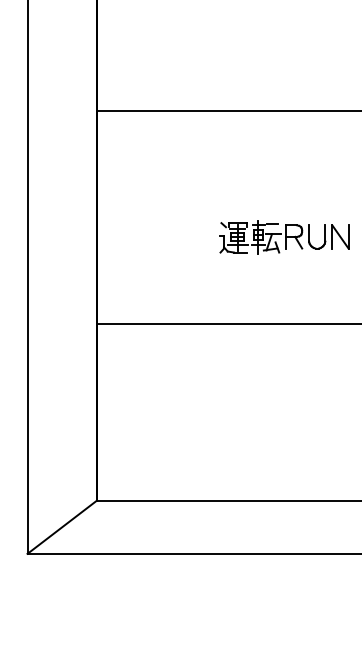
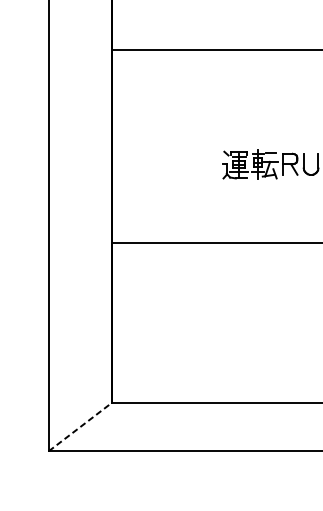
line: (62, 527) -> (80, 427), solid -> dashed

